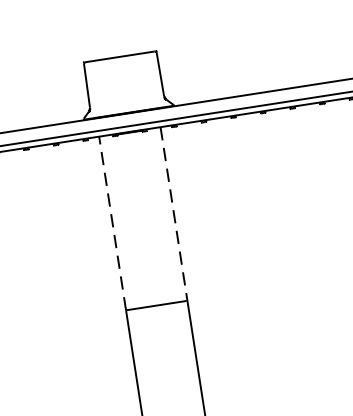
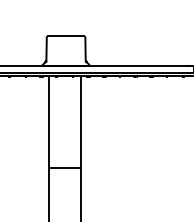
line: (174, 214) -> (81, 122), dashed -> solid
line: (111, 222) -> (48, 121), dashed -> solid

